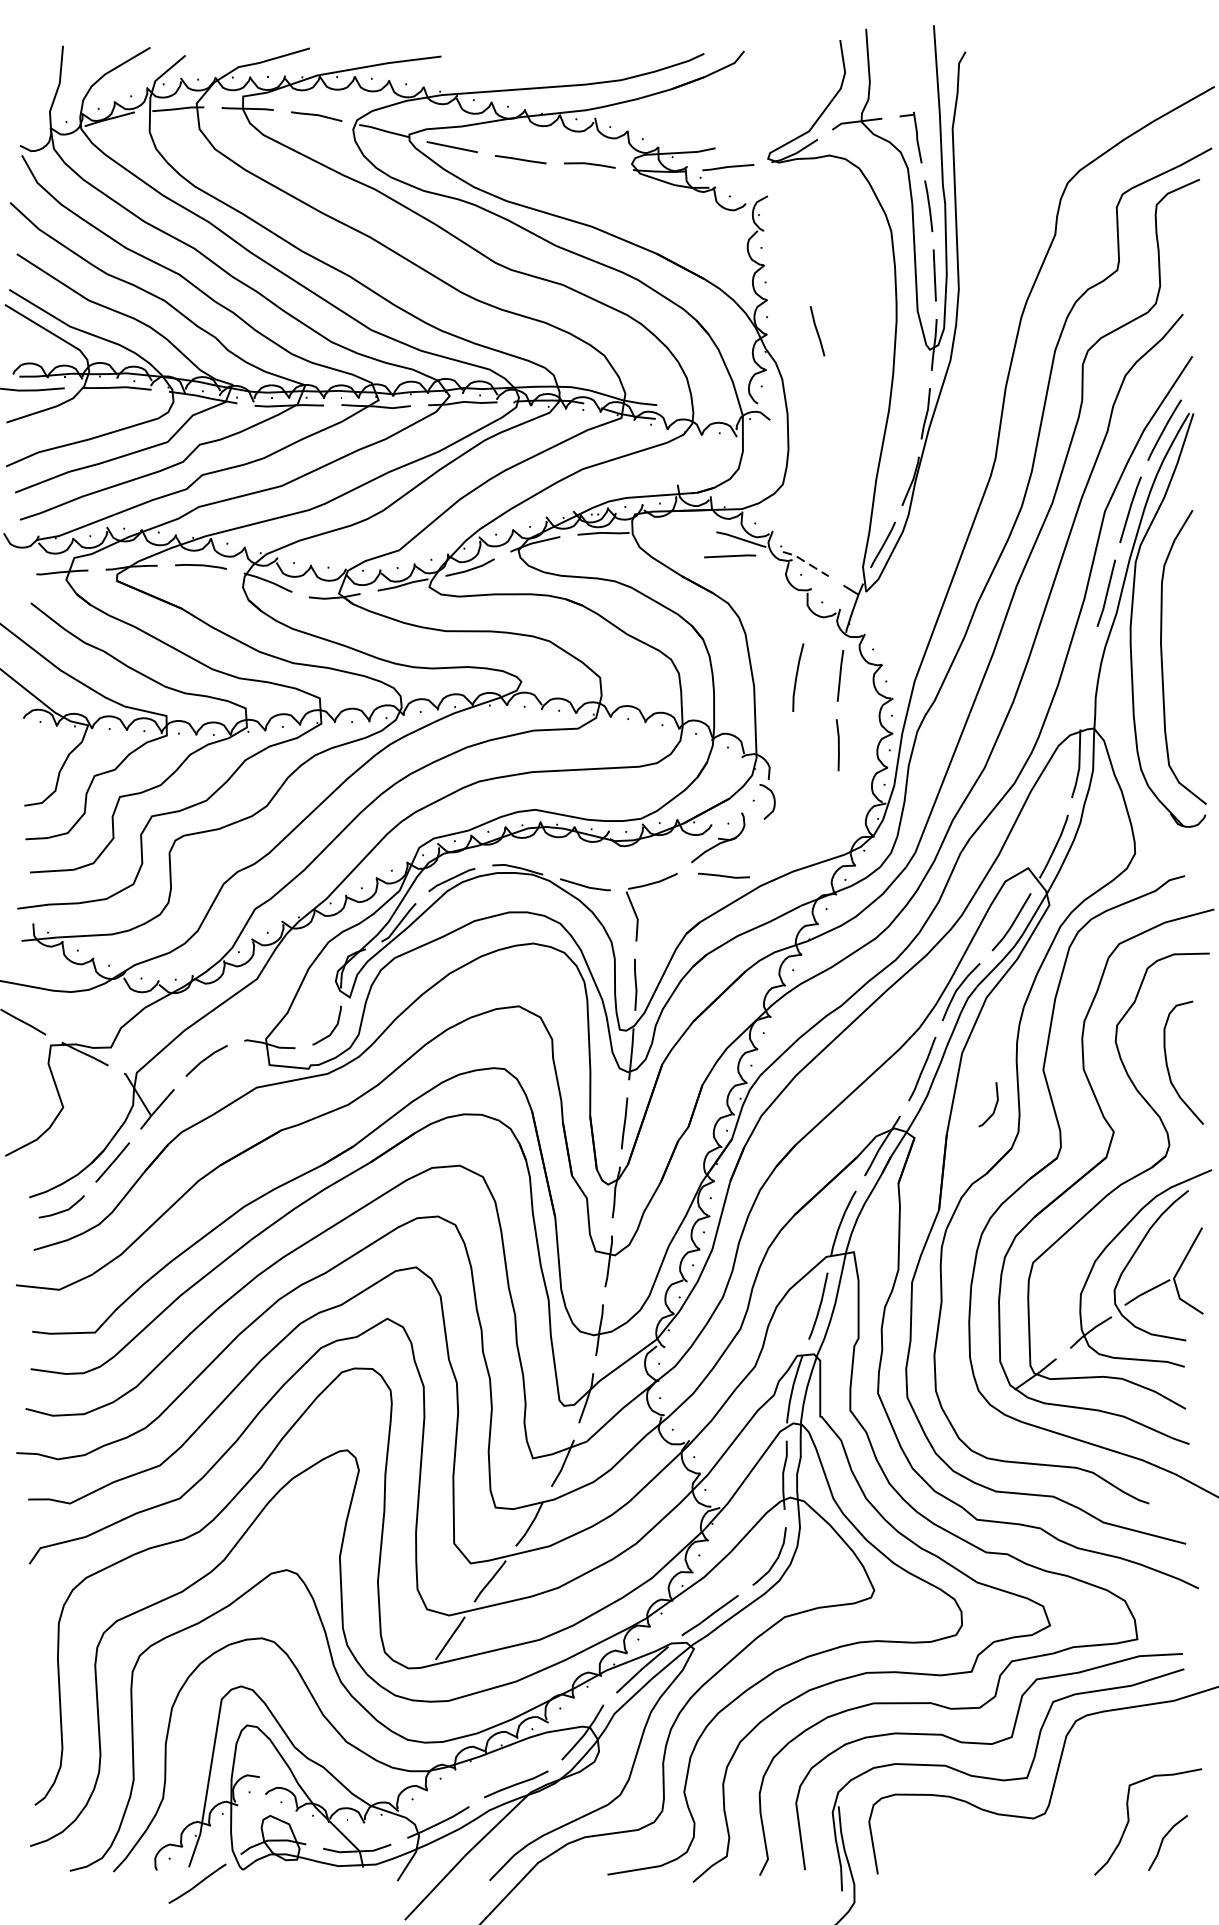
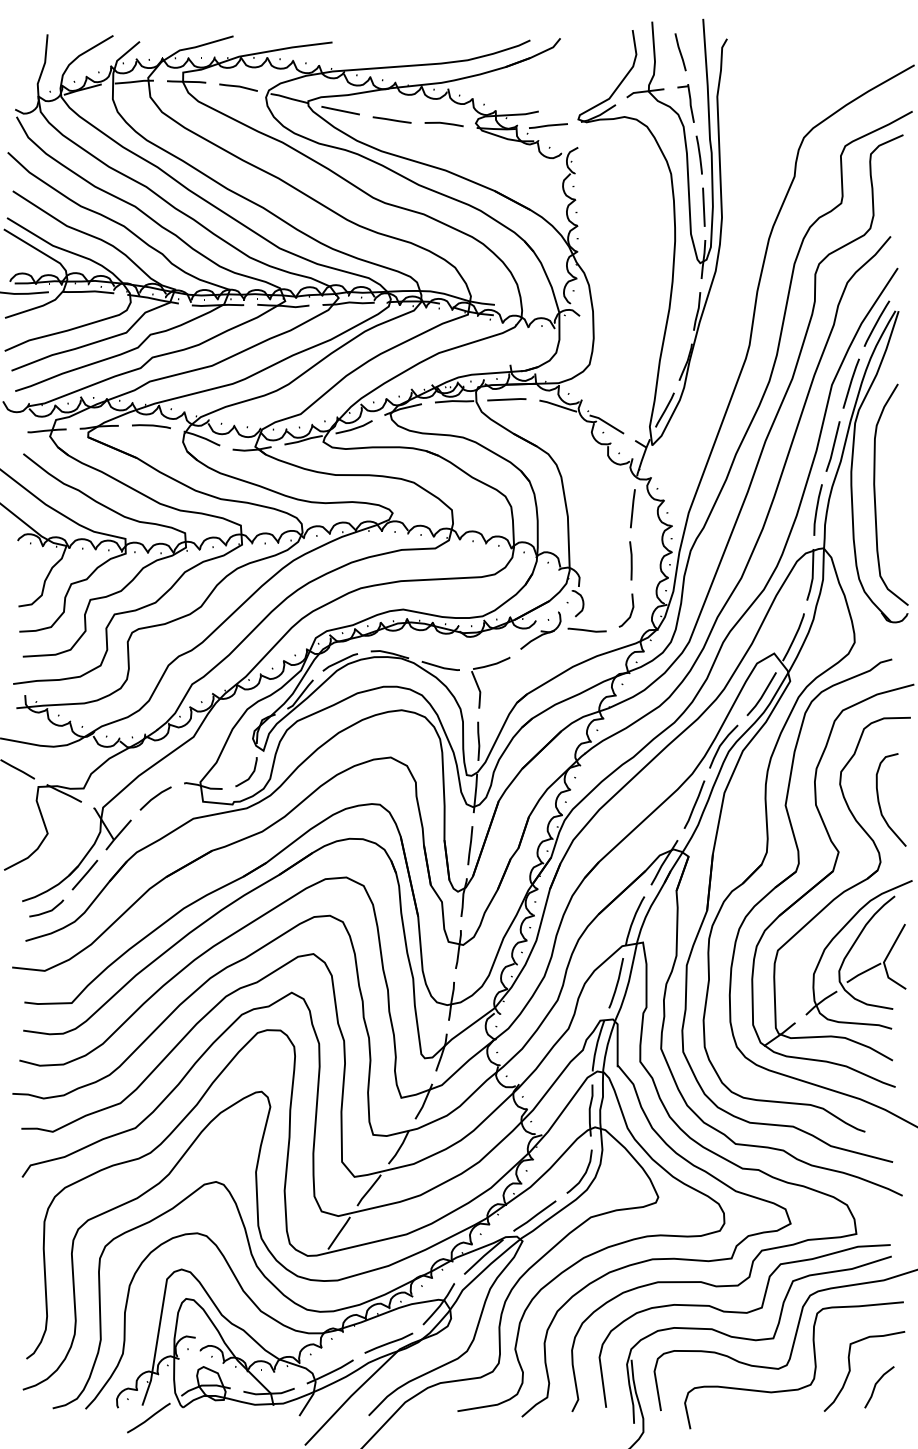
line: (817, 331) -> (680, 52), moved
line: (729, 556) -> (506, 399), moved
line: (806, 562) -> (607, 423), dashed -> solid
line: (797, 676) -> (817, 509), moved
line: (723, 874) -> (586, 629), moved
curve: (994, 1107) -> (630, 612), moved
curve: (1081, 1813) -> (814, 1365), added

